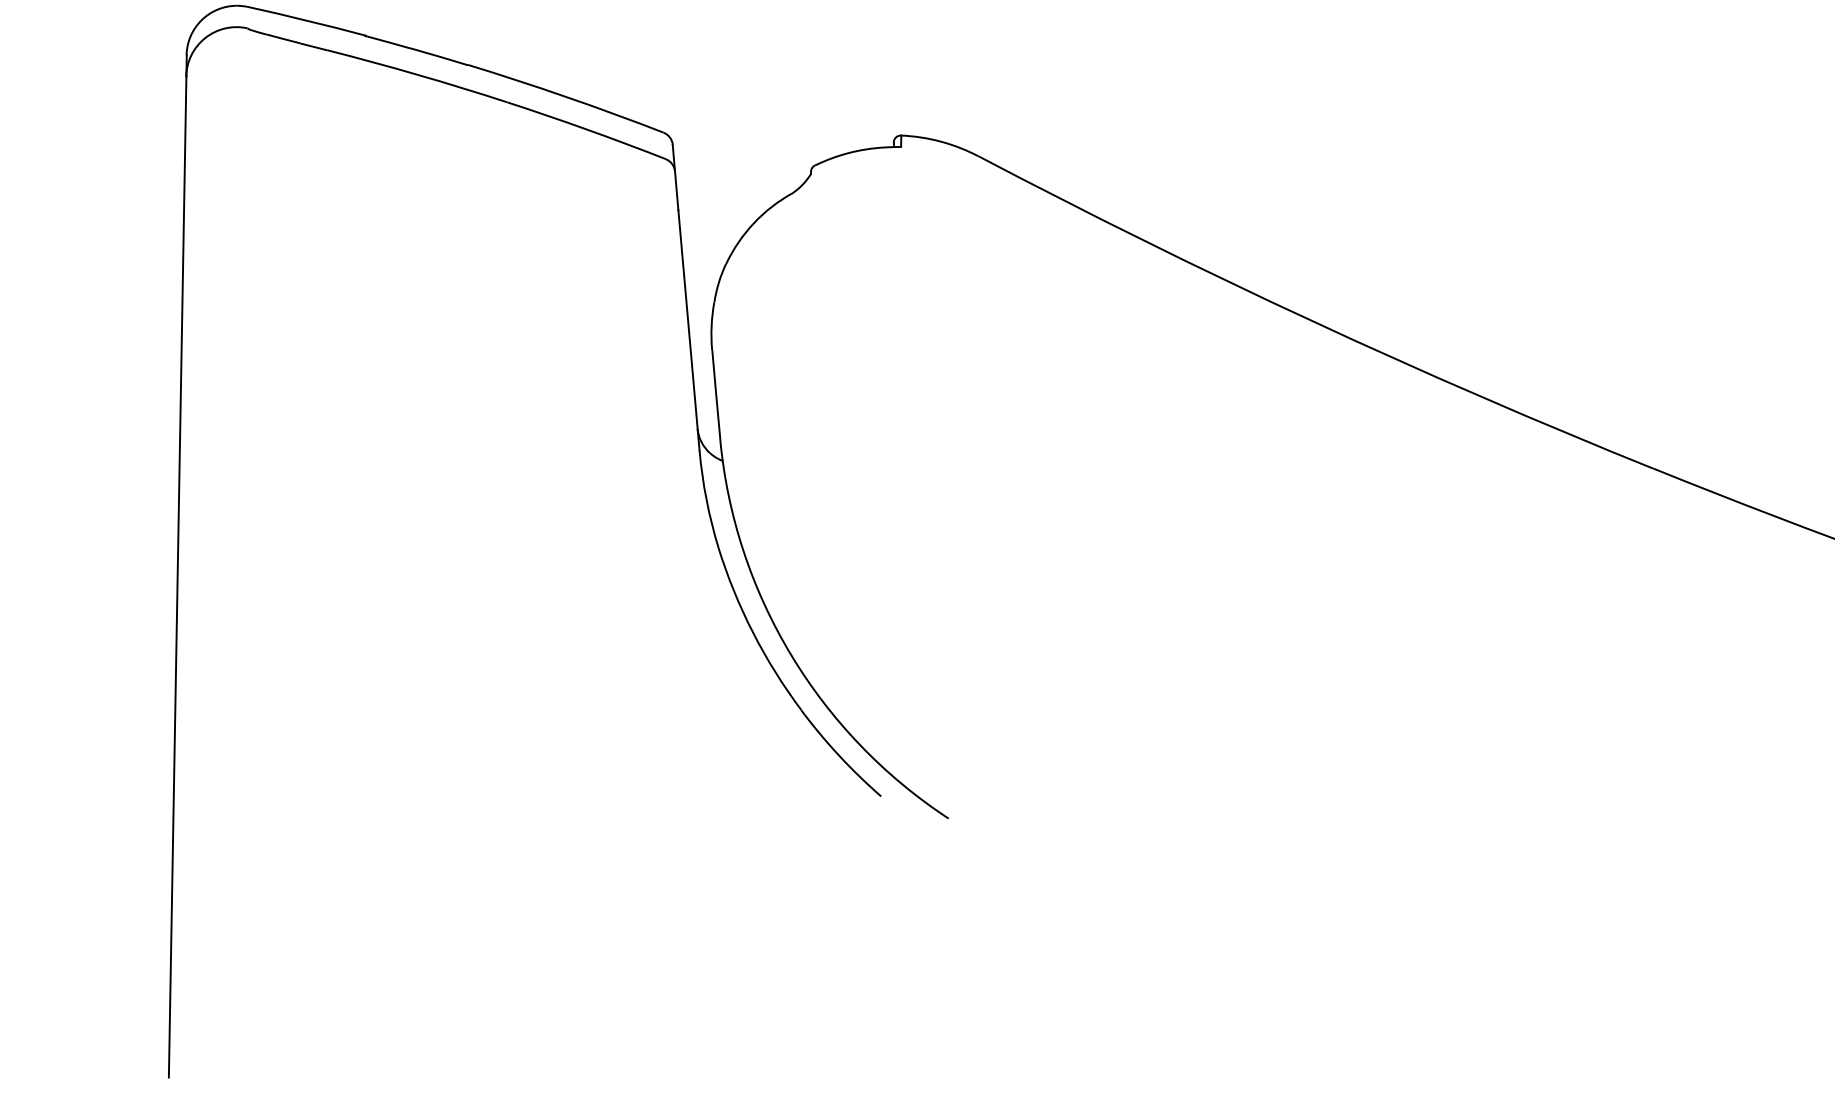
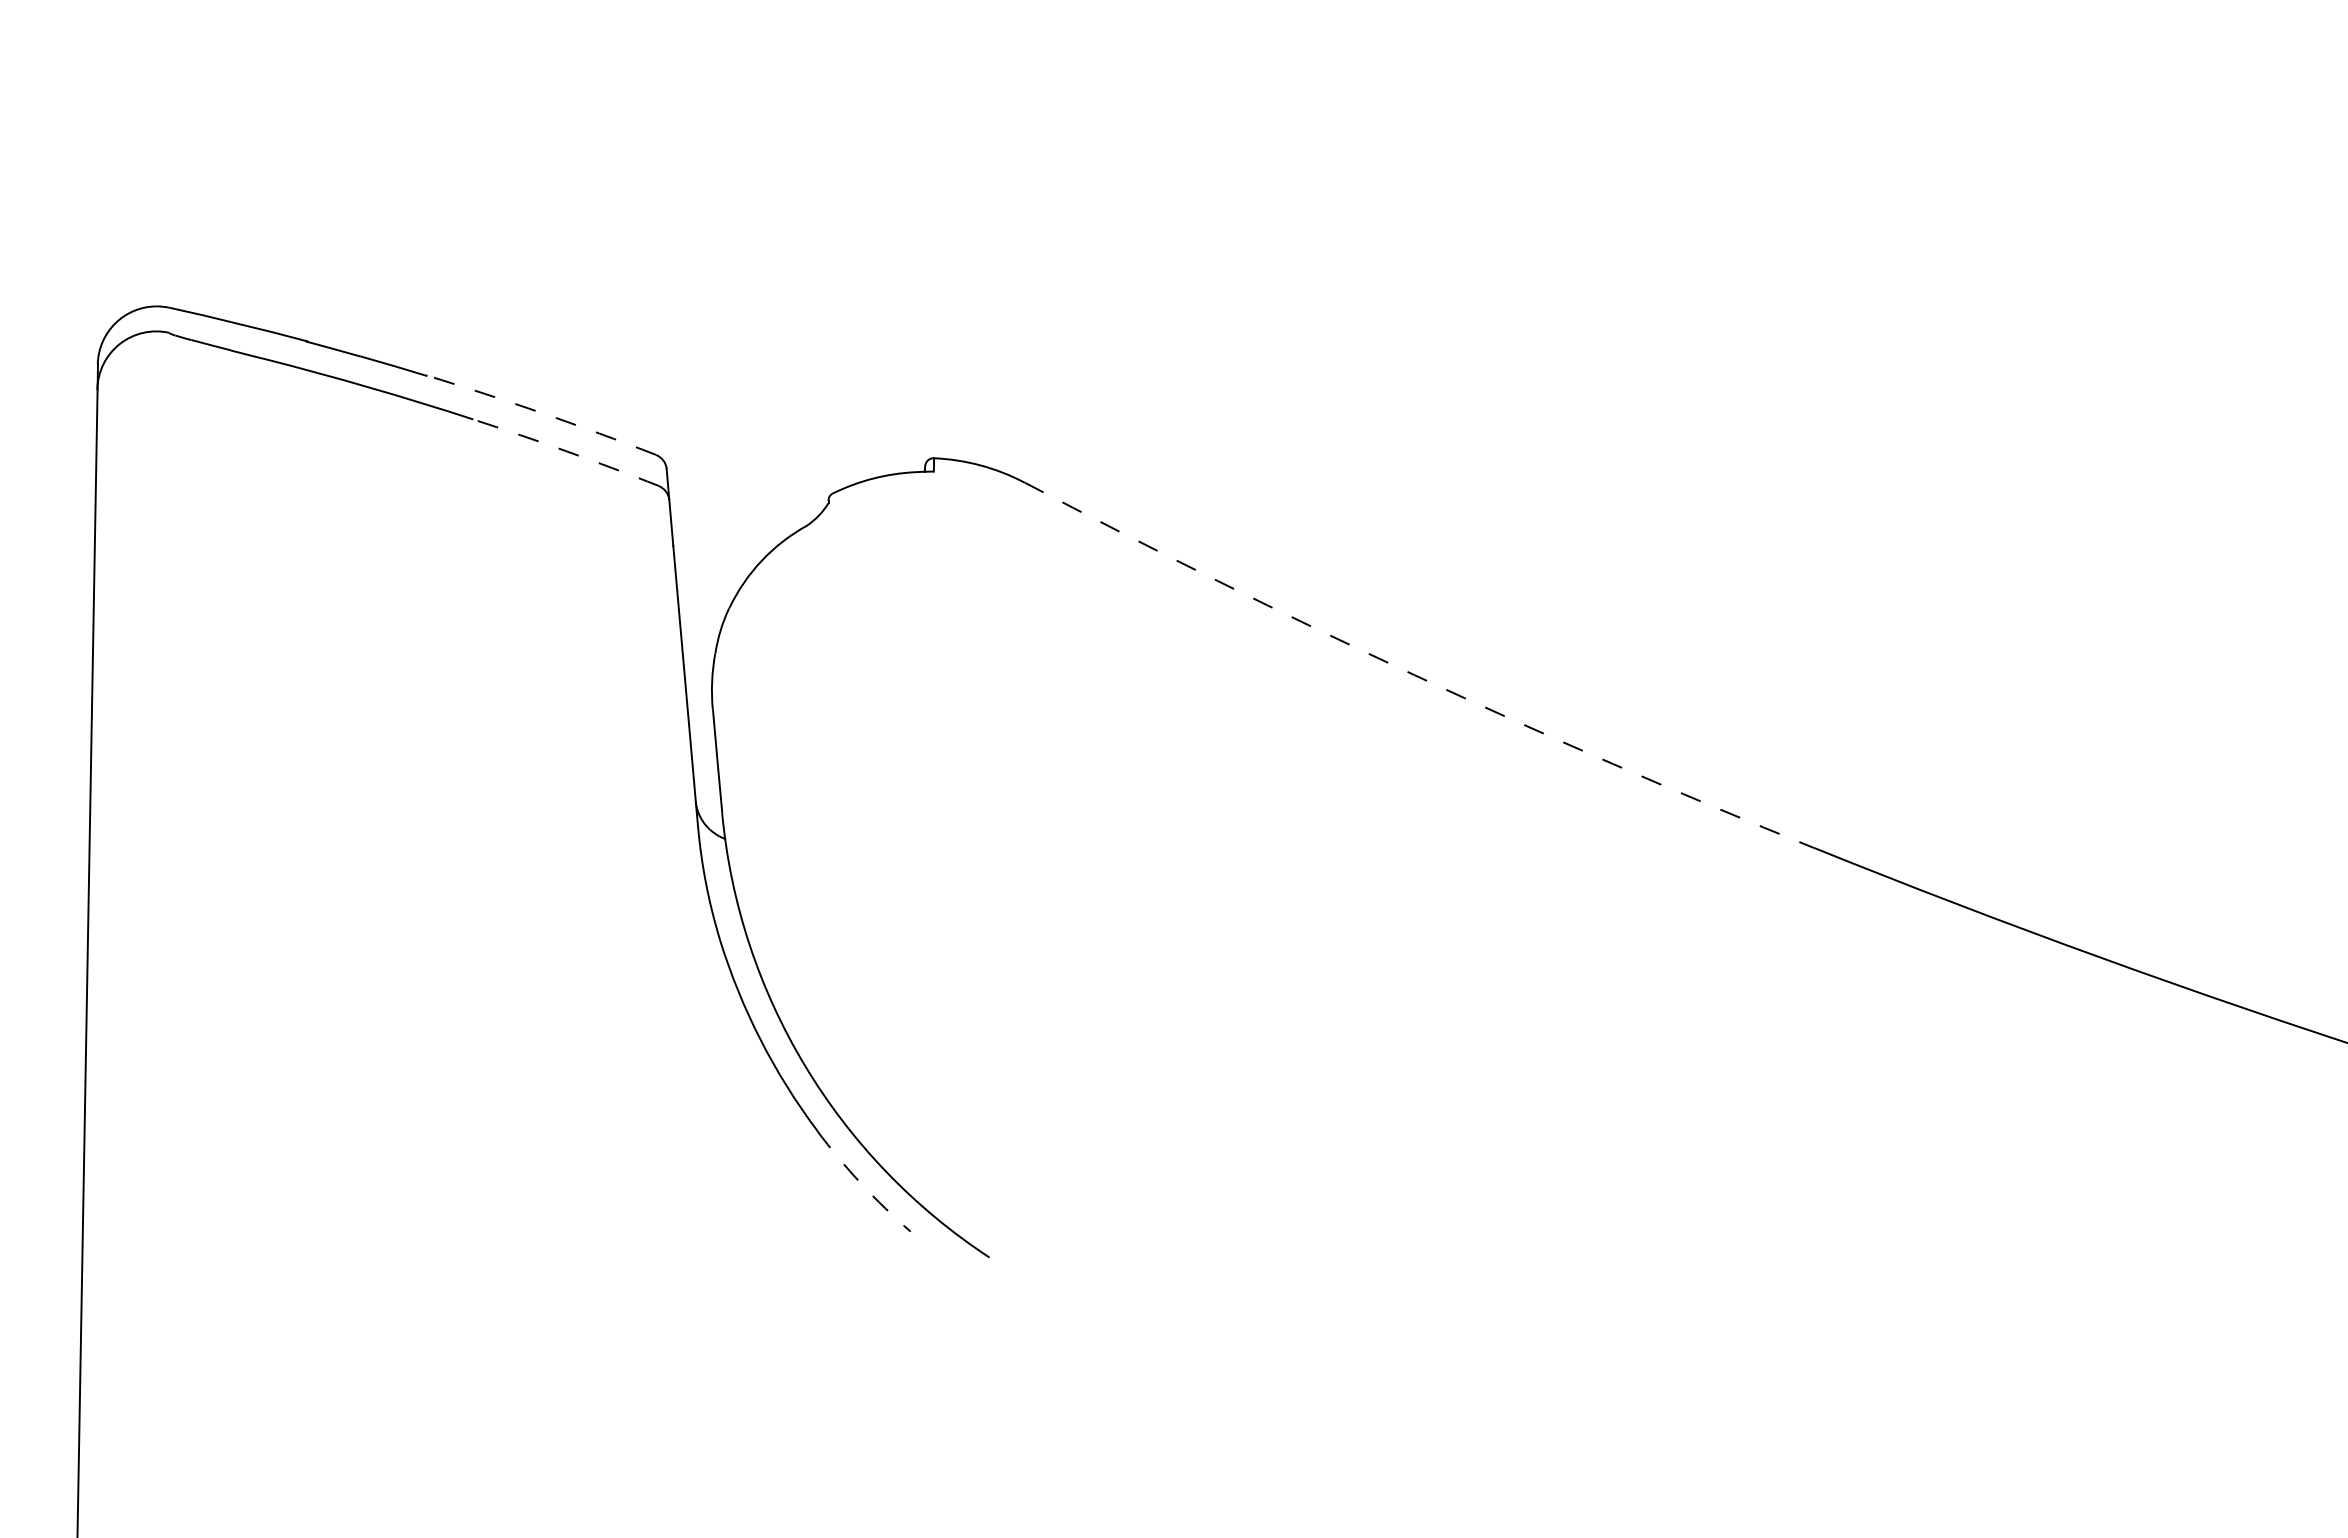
arc: (566, 97) -> (542, 413), solid -> dashed
arc: (587, 129) -> (566, 451), solid -> dashed
arc: (1311, 321) -> (1414, 675), solid -> dashed
arc: (839, 755) -> (861, 1183), solid -> dashed

